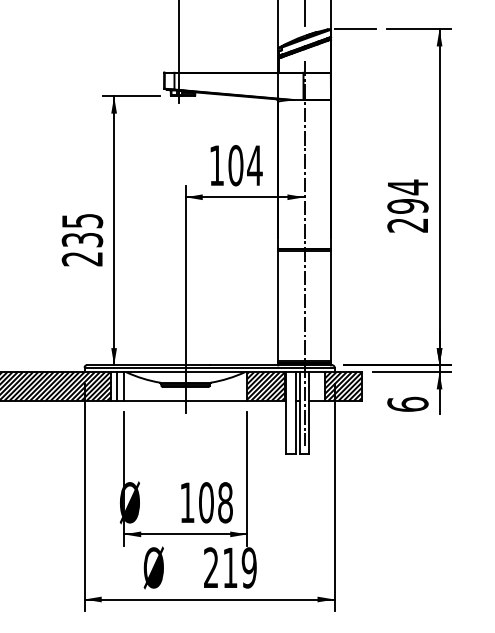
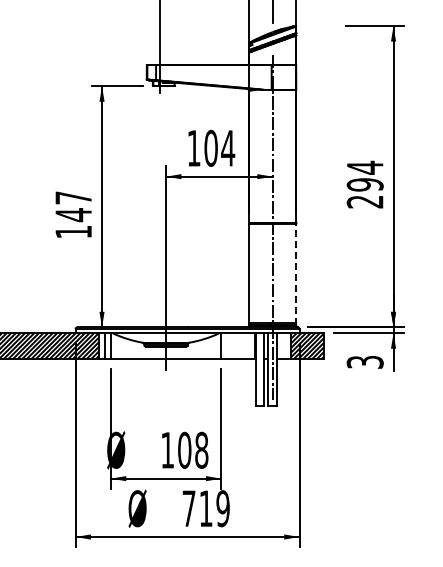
line: (354, 29) -> (317, 26), removed
text: (82, 239) -> (73, 214), 235 -> 147
line: (331, 306) -> (296, 274), solid -> dashed
hatch: (265, 386) -> (237, 346), removed
text: (407, 403) -> (364, 361), 6 -> 3
text: (210, 567) -> (188, 508), 219 -> 719

